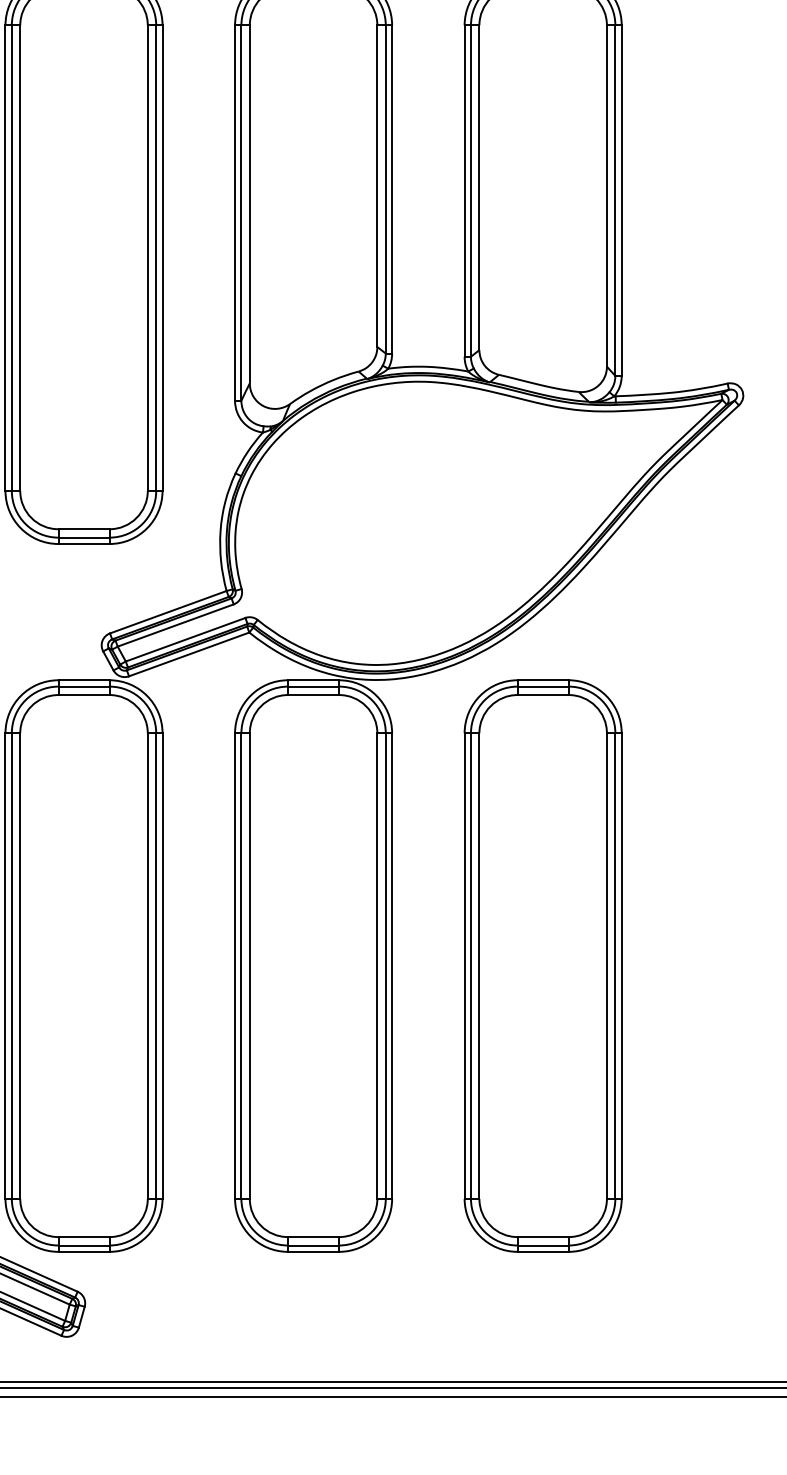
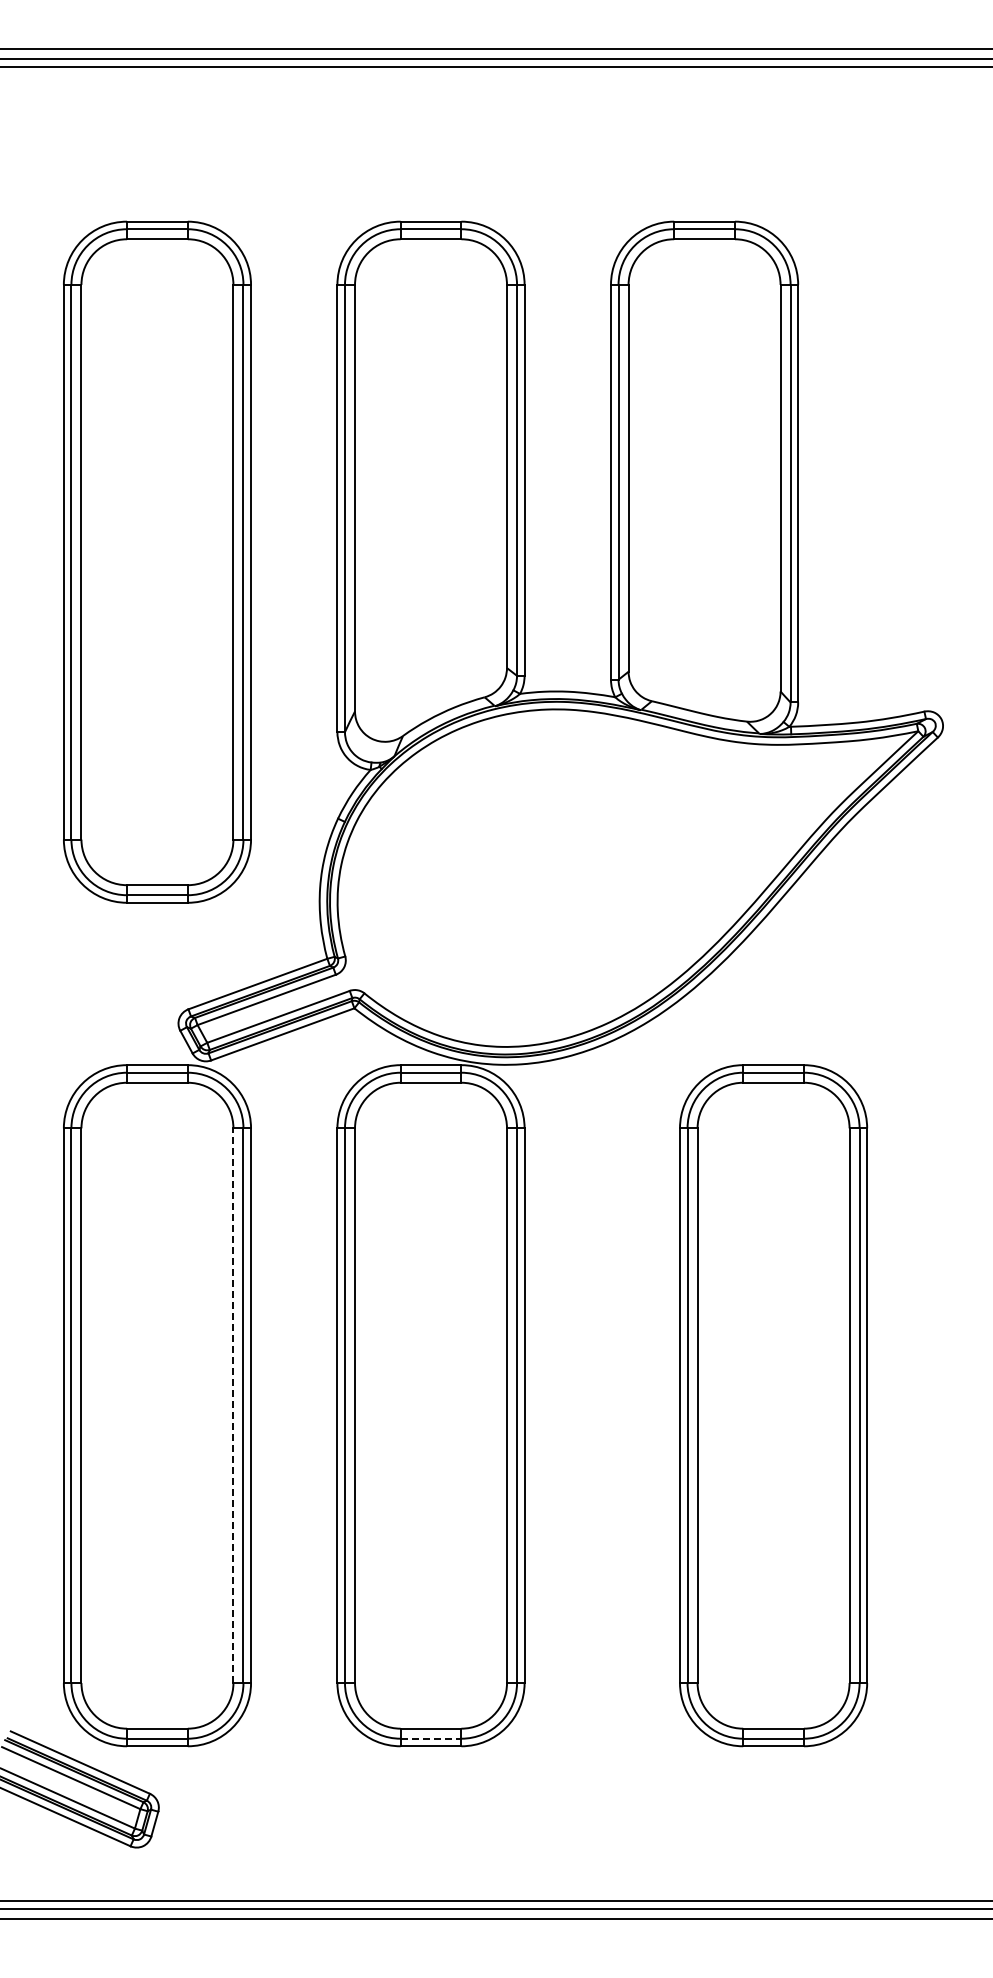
line: (147, 965) -> (233, 1405), solid -> dashed
part: (543, 965) -> (773, 1405), moved
line: (314, 1245) -> (431, 1738), solid -> dashed

